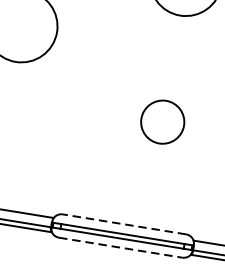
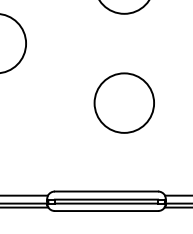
circle: (162, 121) -> (123, 102), size x1.67
line: (124, 224) -> (106, 191), dashed -> solid
line: (120, 248) -> (106, 211), dashed -> solid

